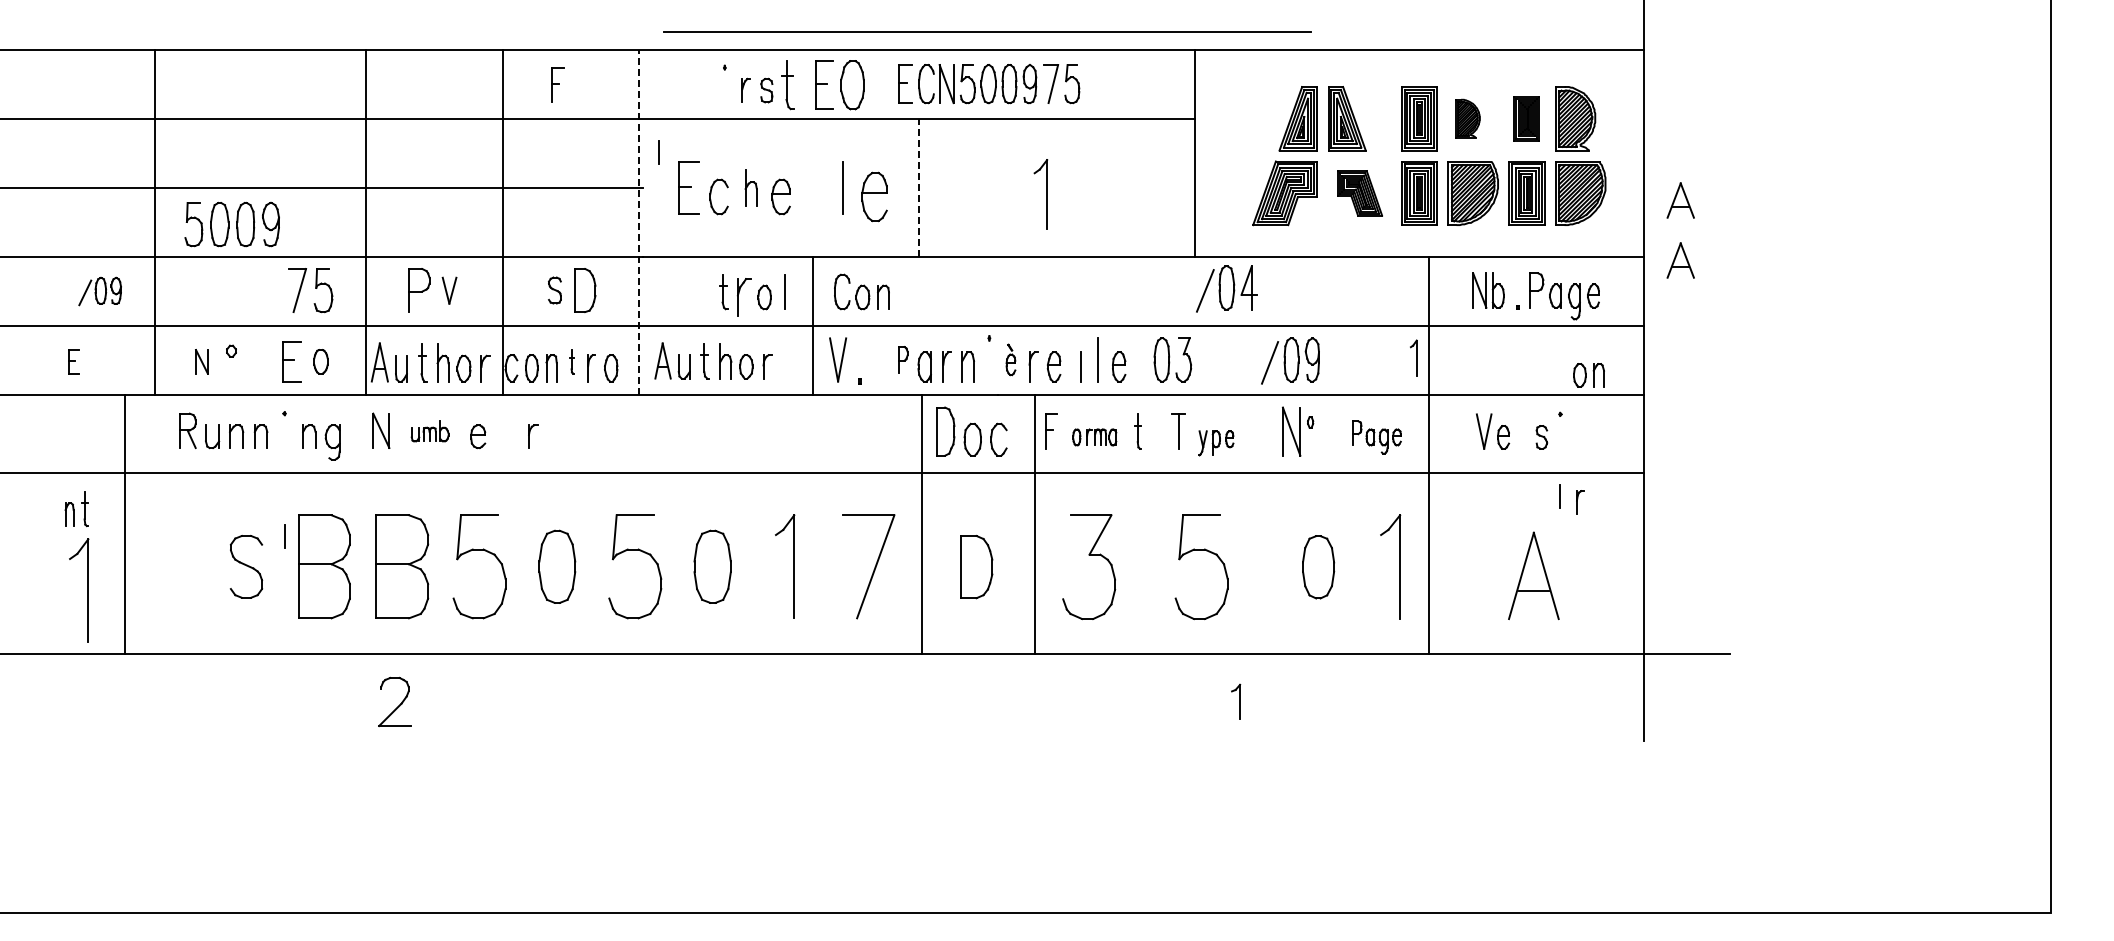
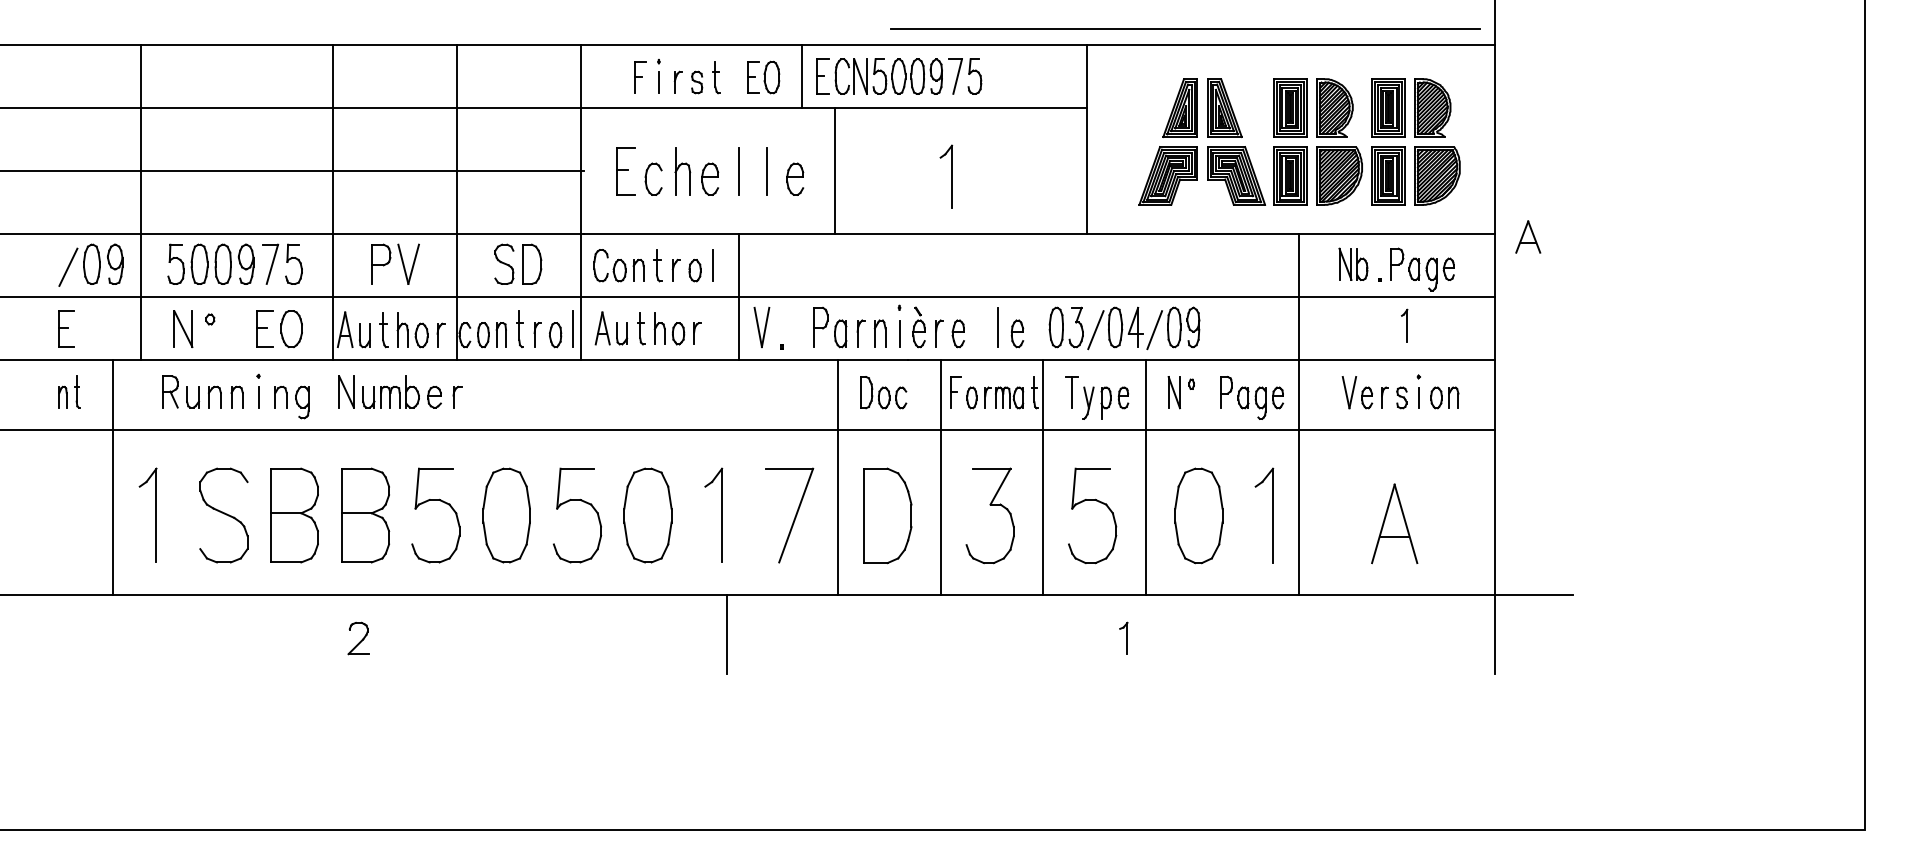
line: (987, 31) -> (1185, 28), moved
part: (557, 84) -> (640, 76), moved
part: (840, 84) -> (764, 76), size x0.71
line: (882, 84) -> (802, 76), added
part: (787, 85) -> (715, 77), size x0.71
part: (1467, 118) -> (1334, 107), size x1.67
part: (1526, 118) -> (1387, 107), size x1.43
line: (658, 152) -> (658, 82), moved
part: (751, 187) -> (683, 170), size x1.43
line: (918, 187) -> (835, 170), dashed -> solid
line: (812, 188) -> (738, 171), added
part: (1360, 193) -> (1237, 176), size x1.43
part: (874, 196) -> (795, 178), size x0.71
part: (1680, 200) -> (1528, 182), removed
line: (639, 222) -> (581, 202), dashed -> solid
part: (231, 224) -> (210, 264), moved
part: (1226, 288) -> (1115, 327), moved
part: (449, 290) -> (408, 264), size x1.67
part: (554, 290) -> (504, 264), size x1.67
part: (99, 291) -> (90, 265), size x1.67
part: (861, 291) -> (618, 265), moved
part: (743, 296) -> (675, 269), size x0.62
part: (1413, 357) -> (1404, 325), moved
part: (903, 359) -> (821, 327), size x1.67
part: (1010, 359) -> (918, 327), size x1.43
part: (73, 361) -> (66, 328), size x1.67
part: (201, 361) -> (183, 328), size x1.67
part: (320, 361) -> (291, 328), size x1.67
part: (571, 361) -> (519, 328), size x1.67
line: (630, 361) -> (573, 328), added
line: (1080, 366) -> (898, 333), moved
part: (1588, 375) -> (1444, 397), moved
part: (429, 431) -> (390, 392), size x1.67
part: (971, 431) -> (883, 392), size x0.71
part: (1291, 431) -> (1174, 392), size x0.71
part: (533, 436) -> (457, 397), moved
part: (1094, 437) -> (995, 397), size x1.43
part: (1376, 437) -> (1251, 397), size x1.43
part: (1215, 443) -> (1105, 403), size x1.43
line: (1559, 496) -> (1417, 397), moved
part: (1580, 502) -> (1385, 397), moved
part: (76, 509) -> (69, 392), moved
line: (1147, 524) -> (1043, 477), added
line: (1260, 524) -> (1146, 477), added
line: (284, 536) -> (258, 397), moved
part: (246, 566) -> (223, 515), size x1.67
part: (556, 566) -> (505, 515), size x1.43
part: (712, 566) -> (647, 515), size x1.43
part: (976, 566) -> (887, 515), size x1.67
part: (1318, 567) -> (1198, 516), size x1.67
part: (87, 590) -> (155, 515), moved
line: (800, 697) -> (727, 634), added
part: (394, 701) -> (358, 638), size x0.71

